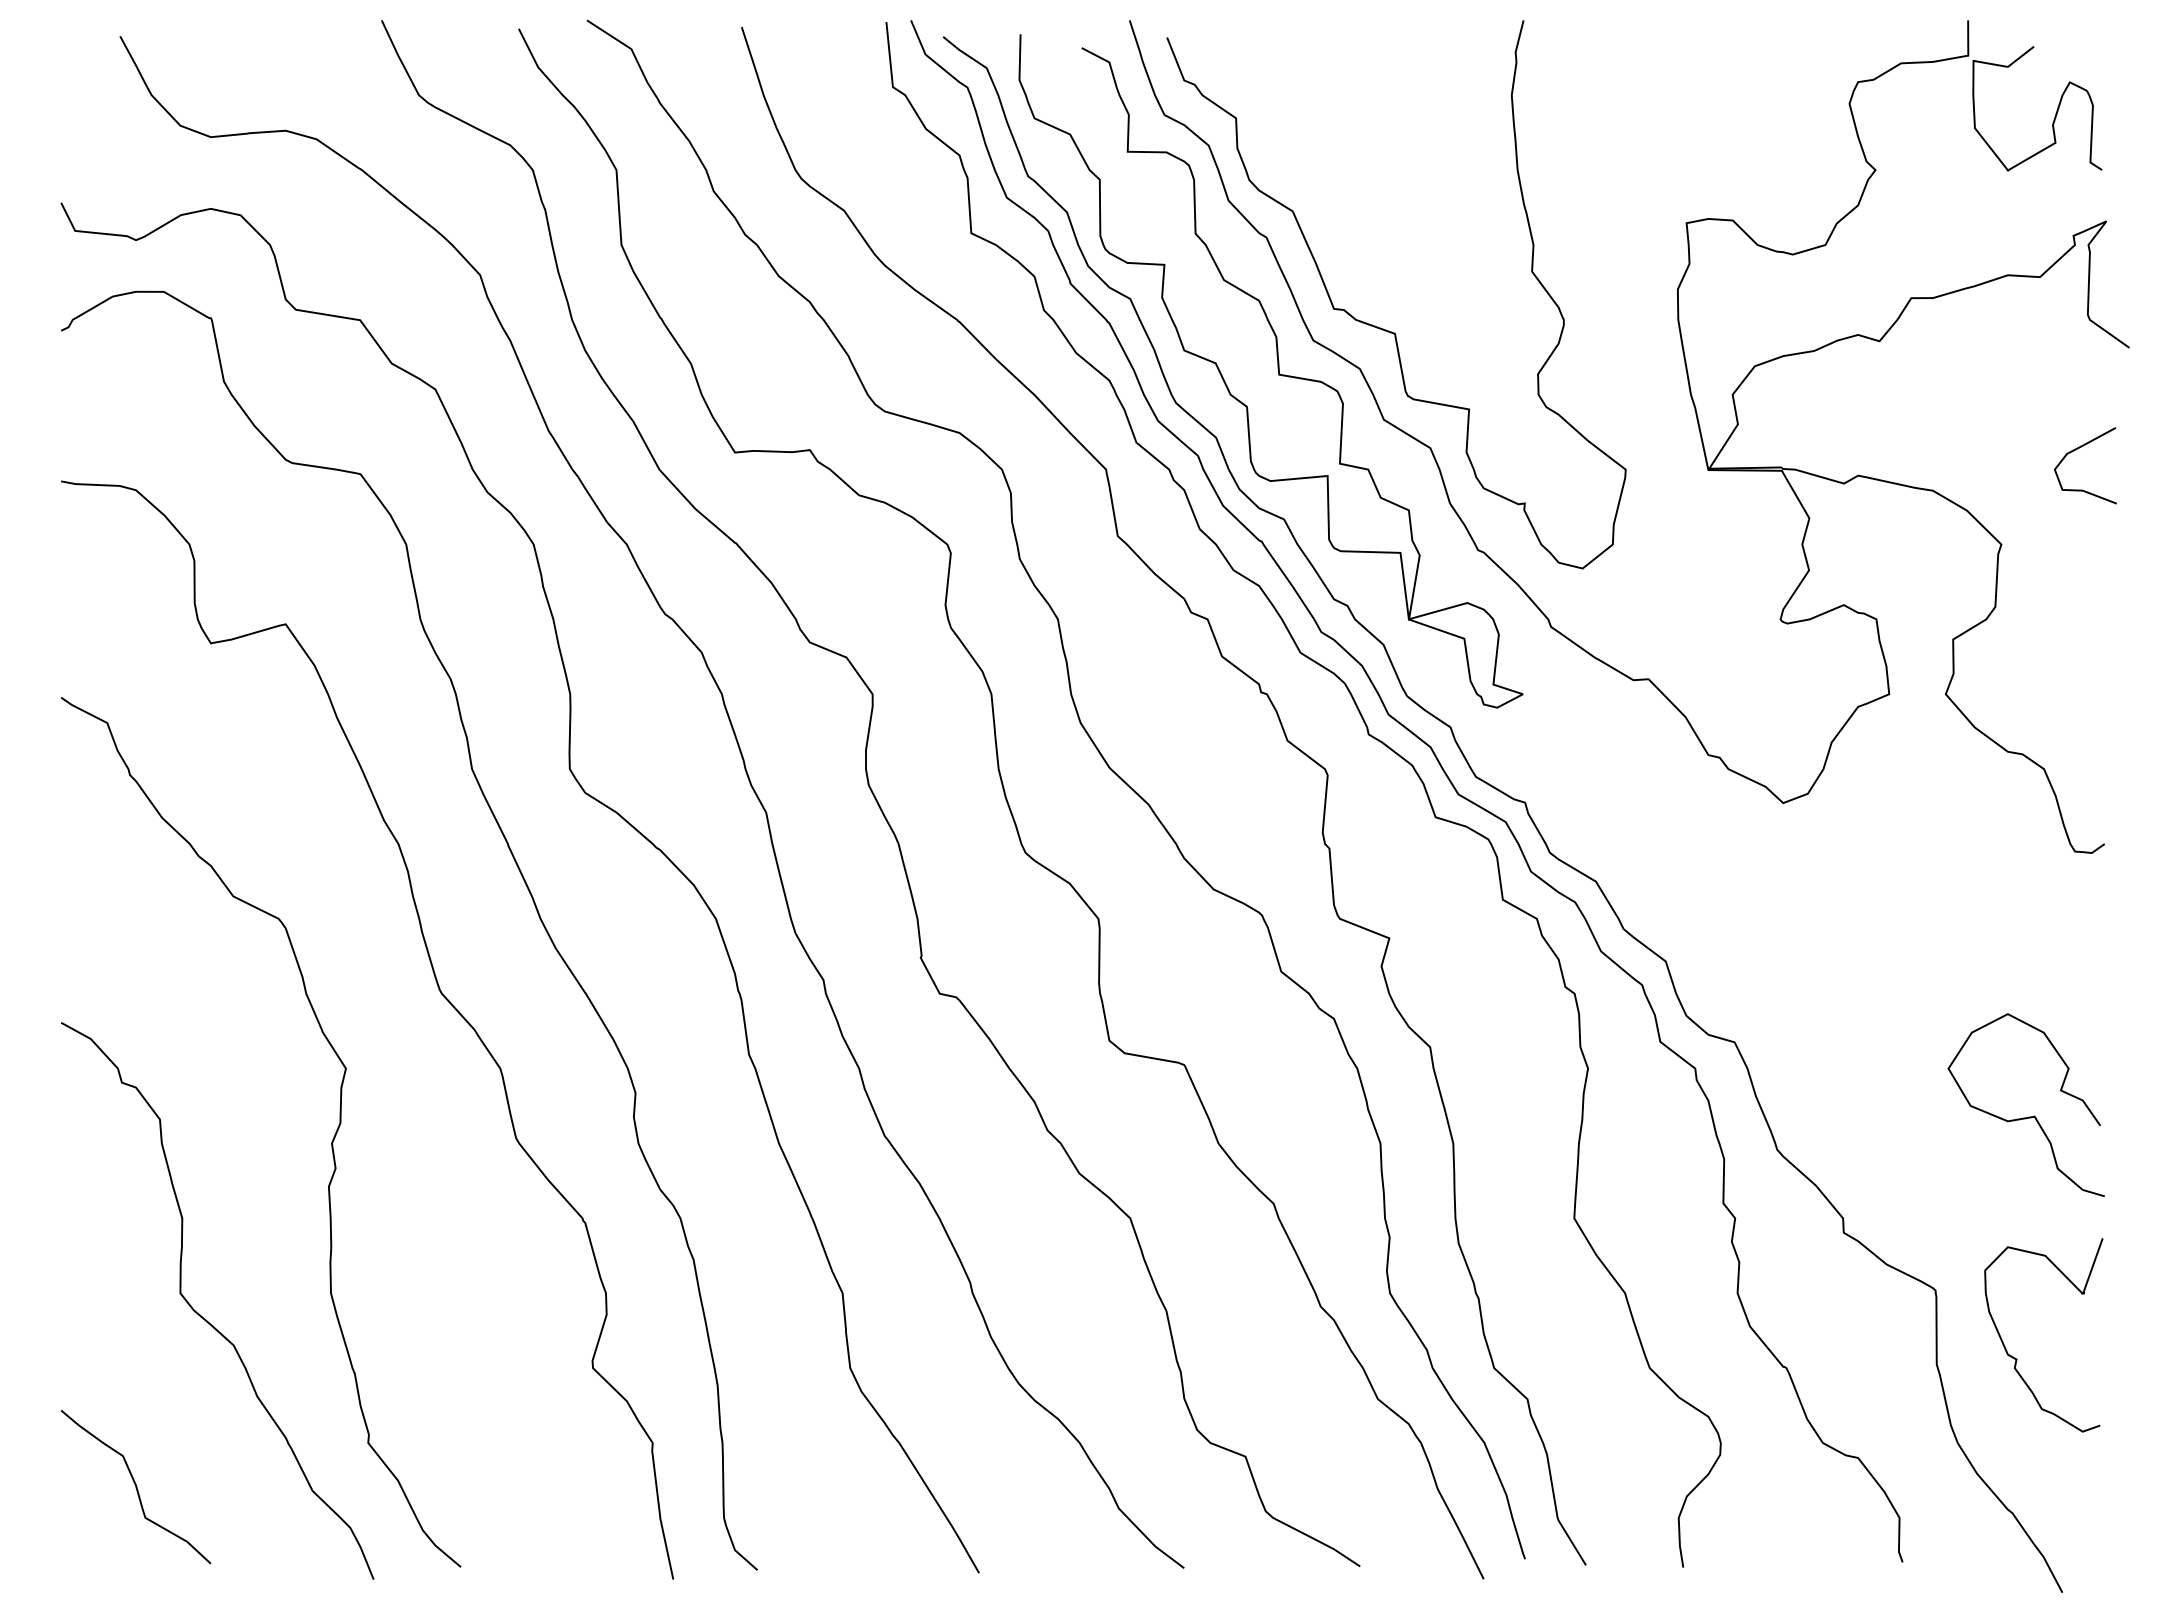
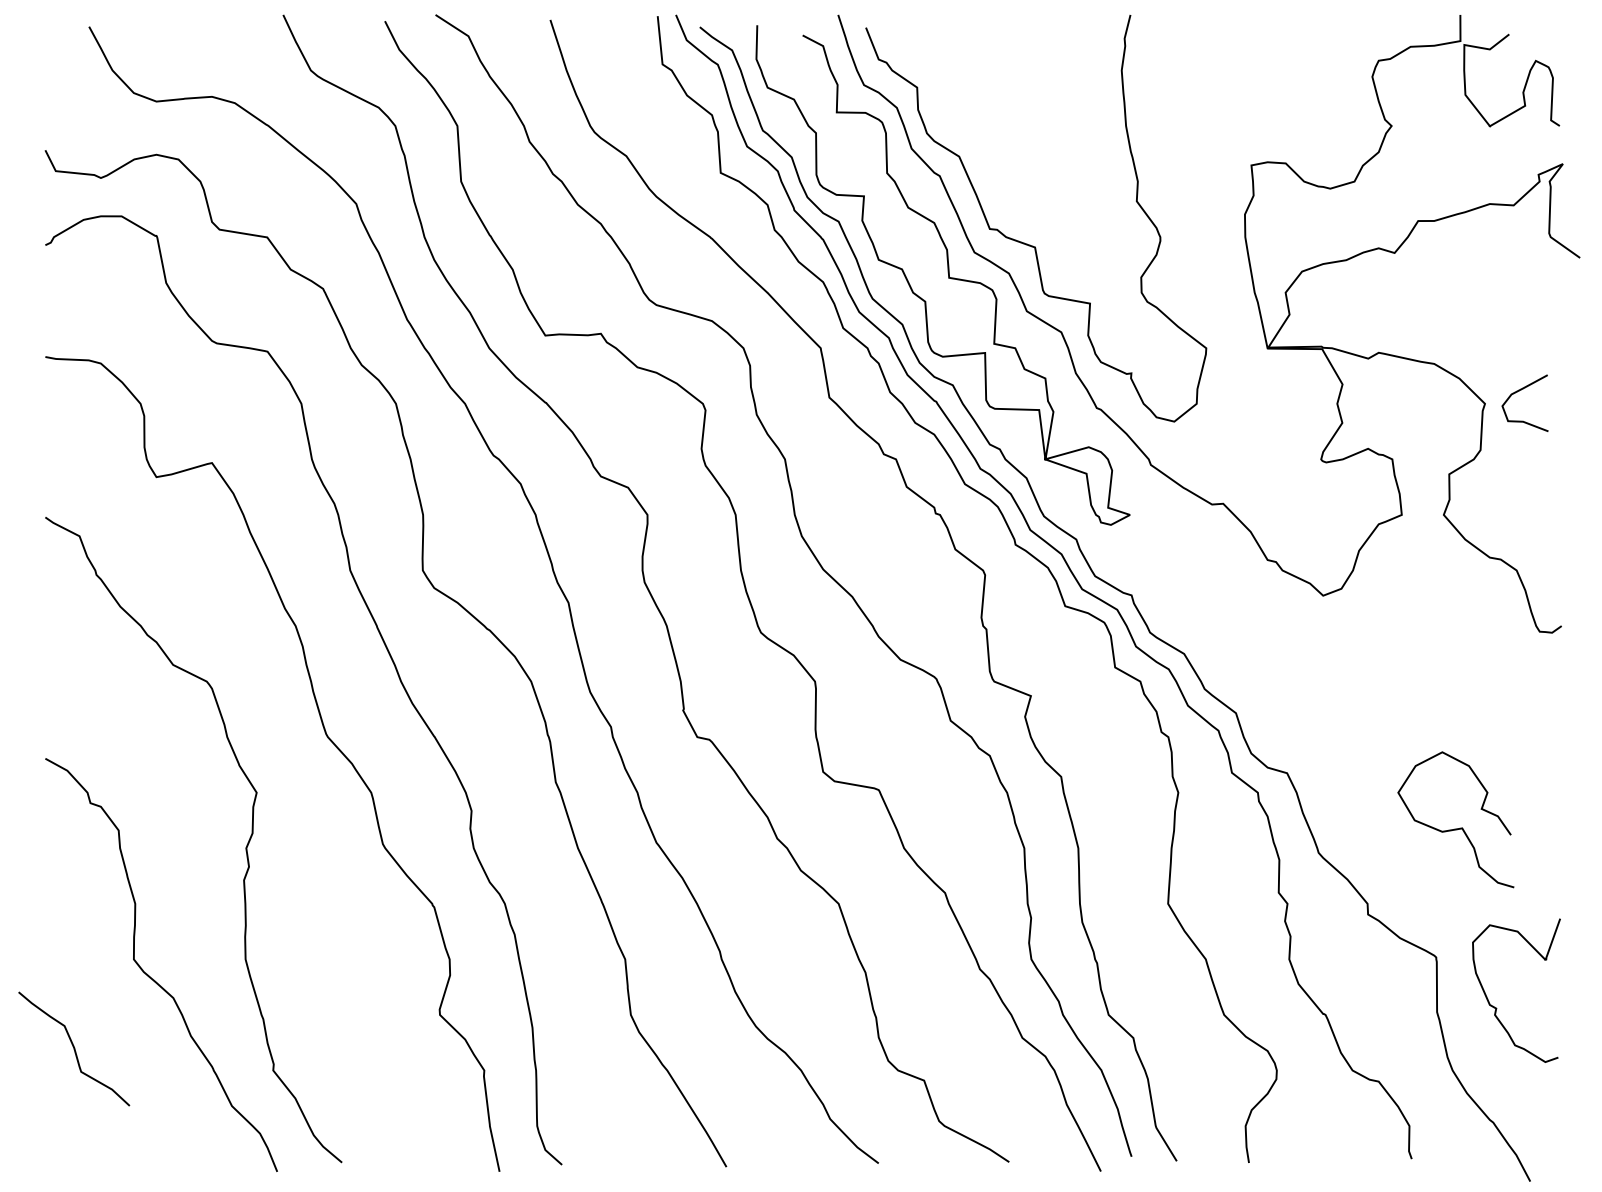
curve: (2074, 451) -> (1517, 392), moved
curve: (2028, 1116) -> (1457, 828), moved
curve: (135, 1487) -> (73, 1049), moved

